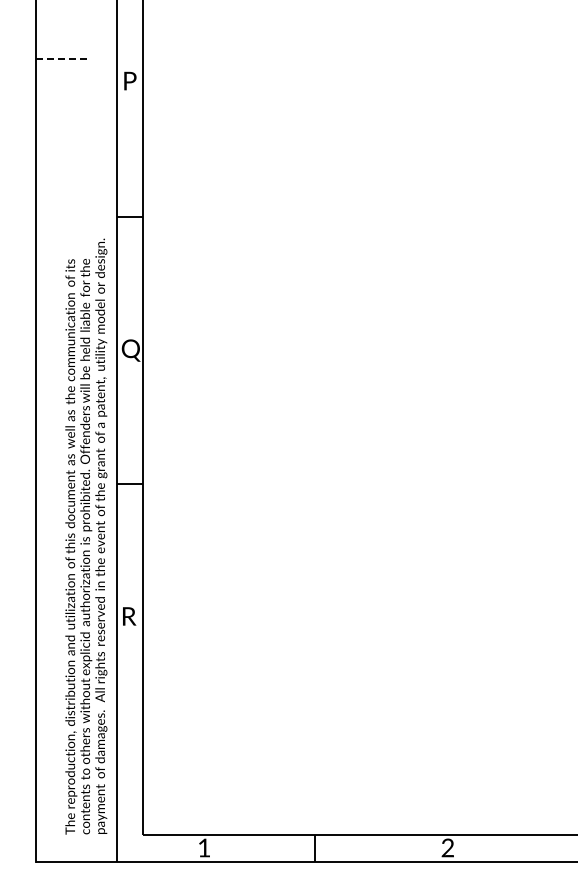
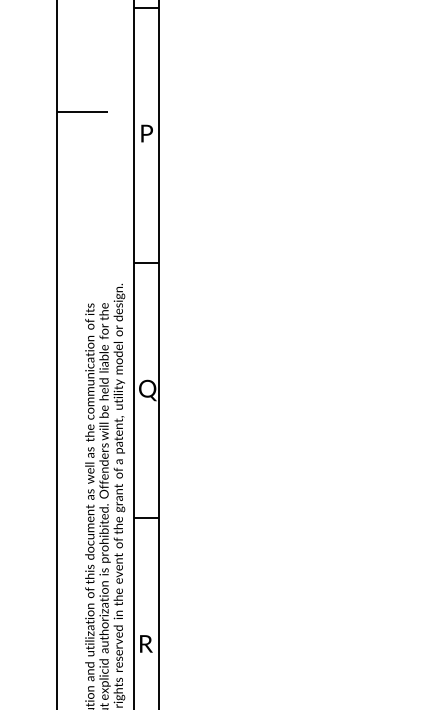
line: (63, 58) -> (83, 112), dashed -> solid

